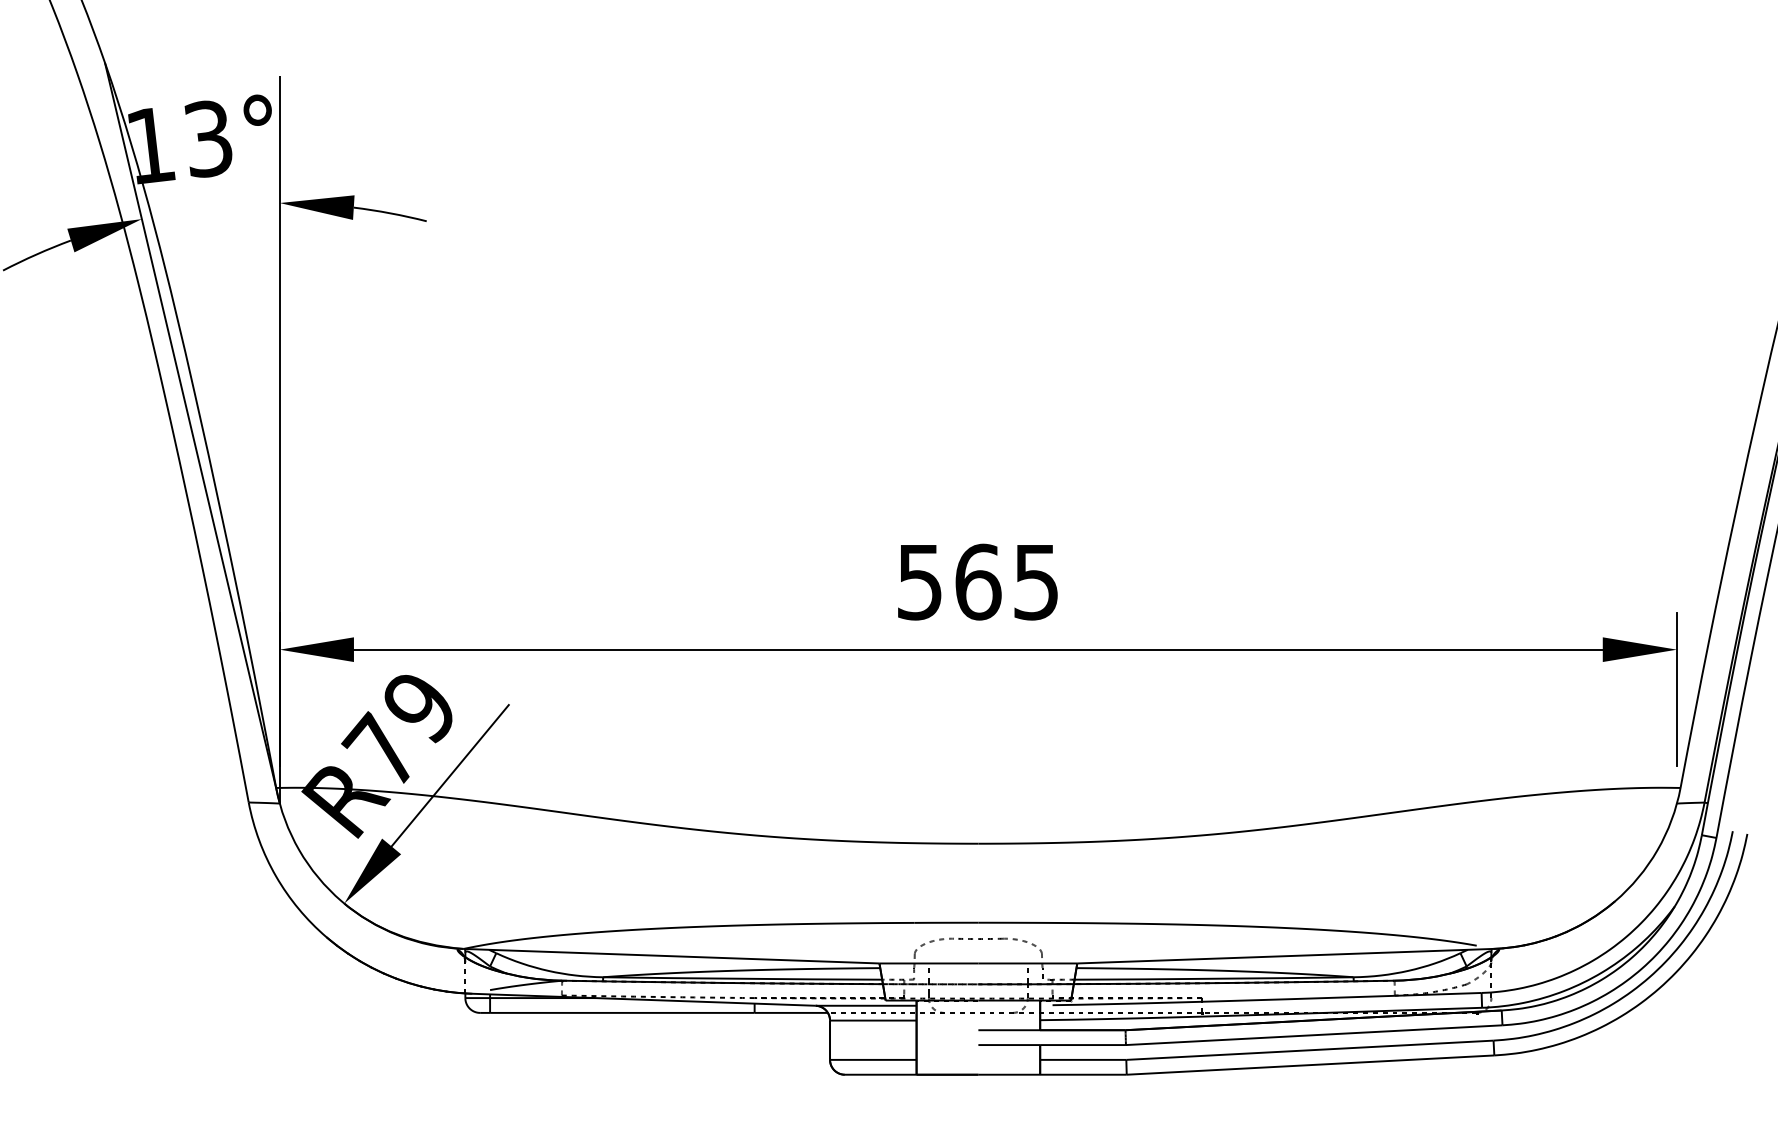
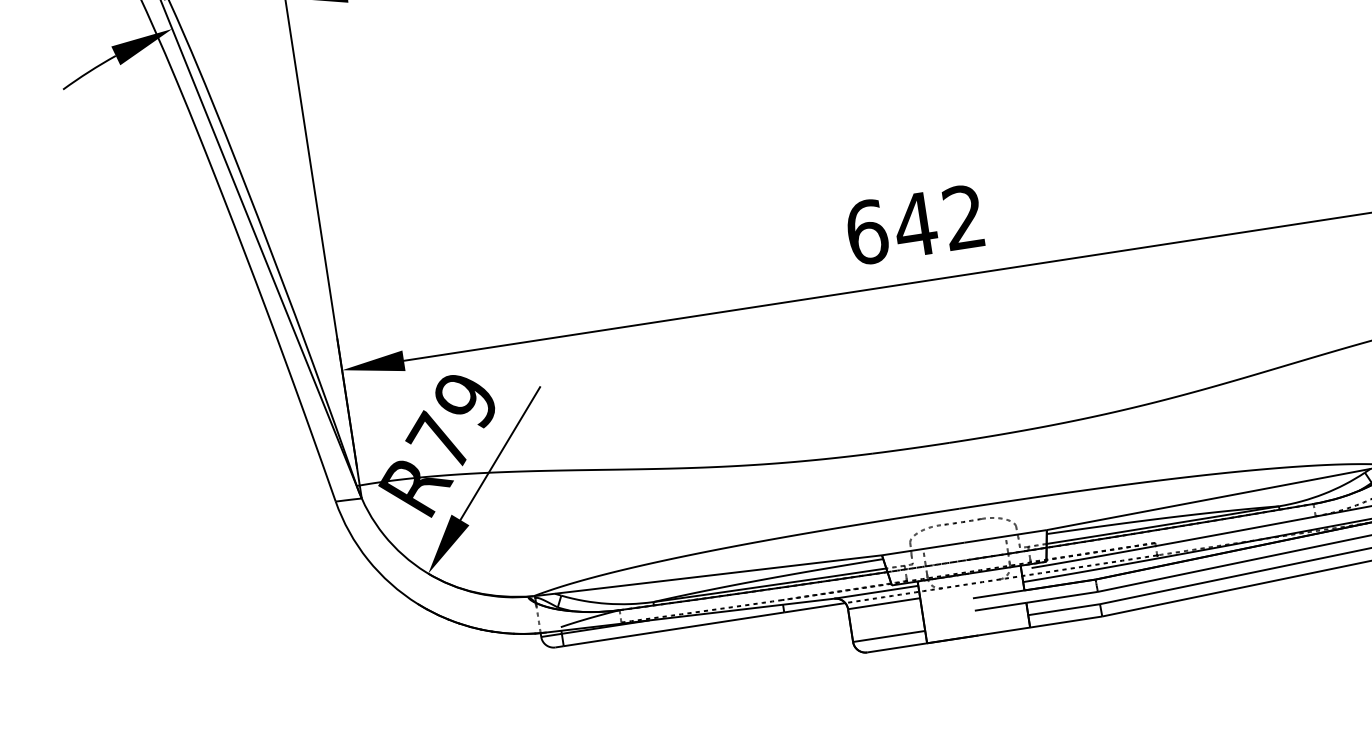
text: (977, 581) -> (914, 224), 565 -> 642

